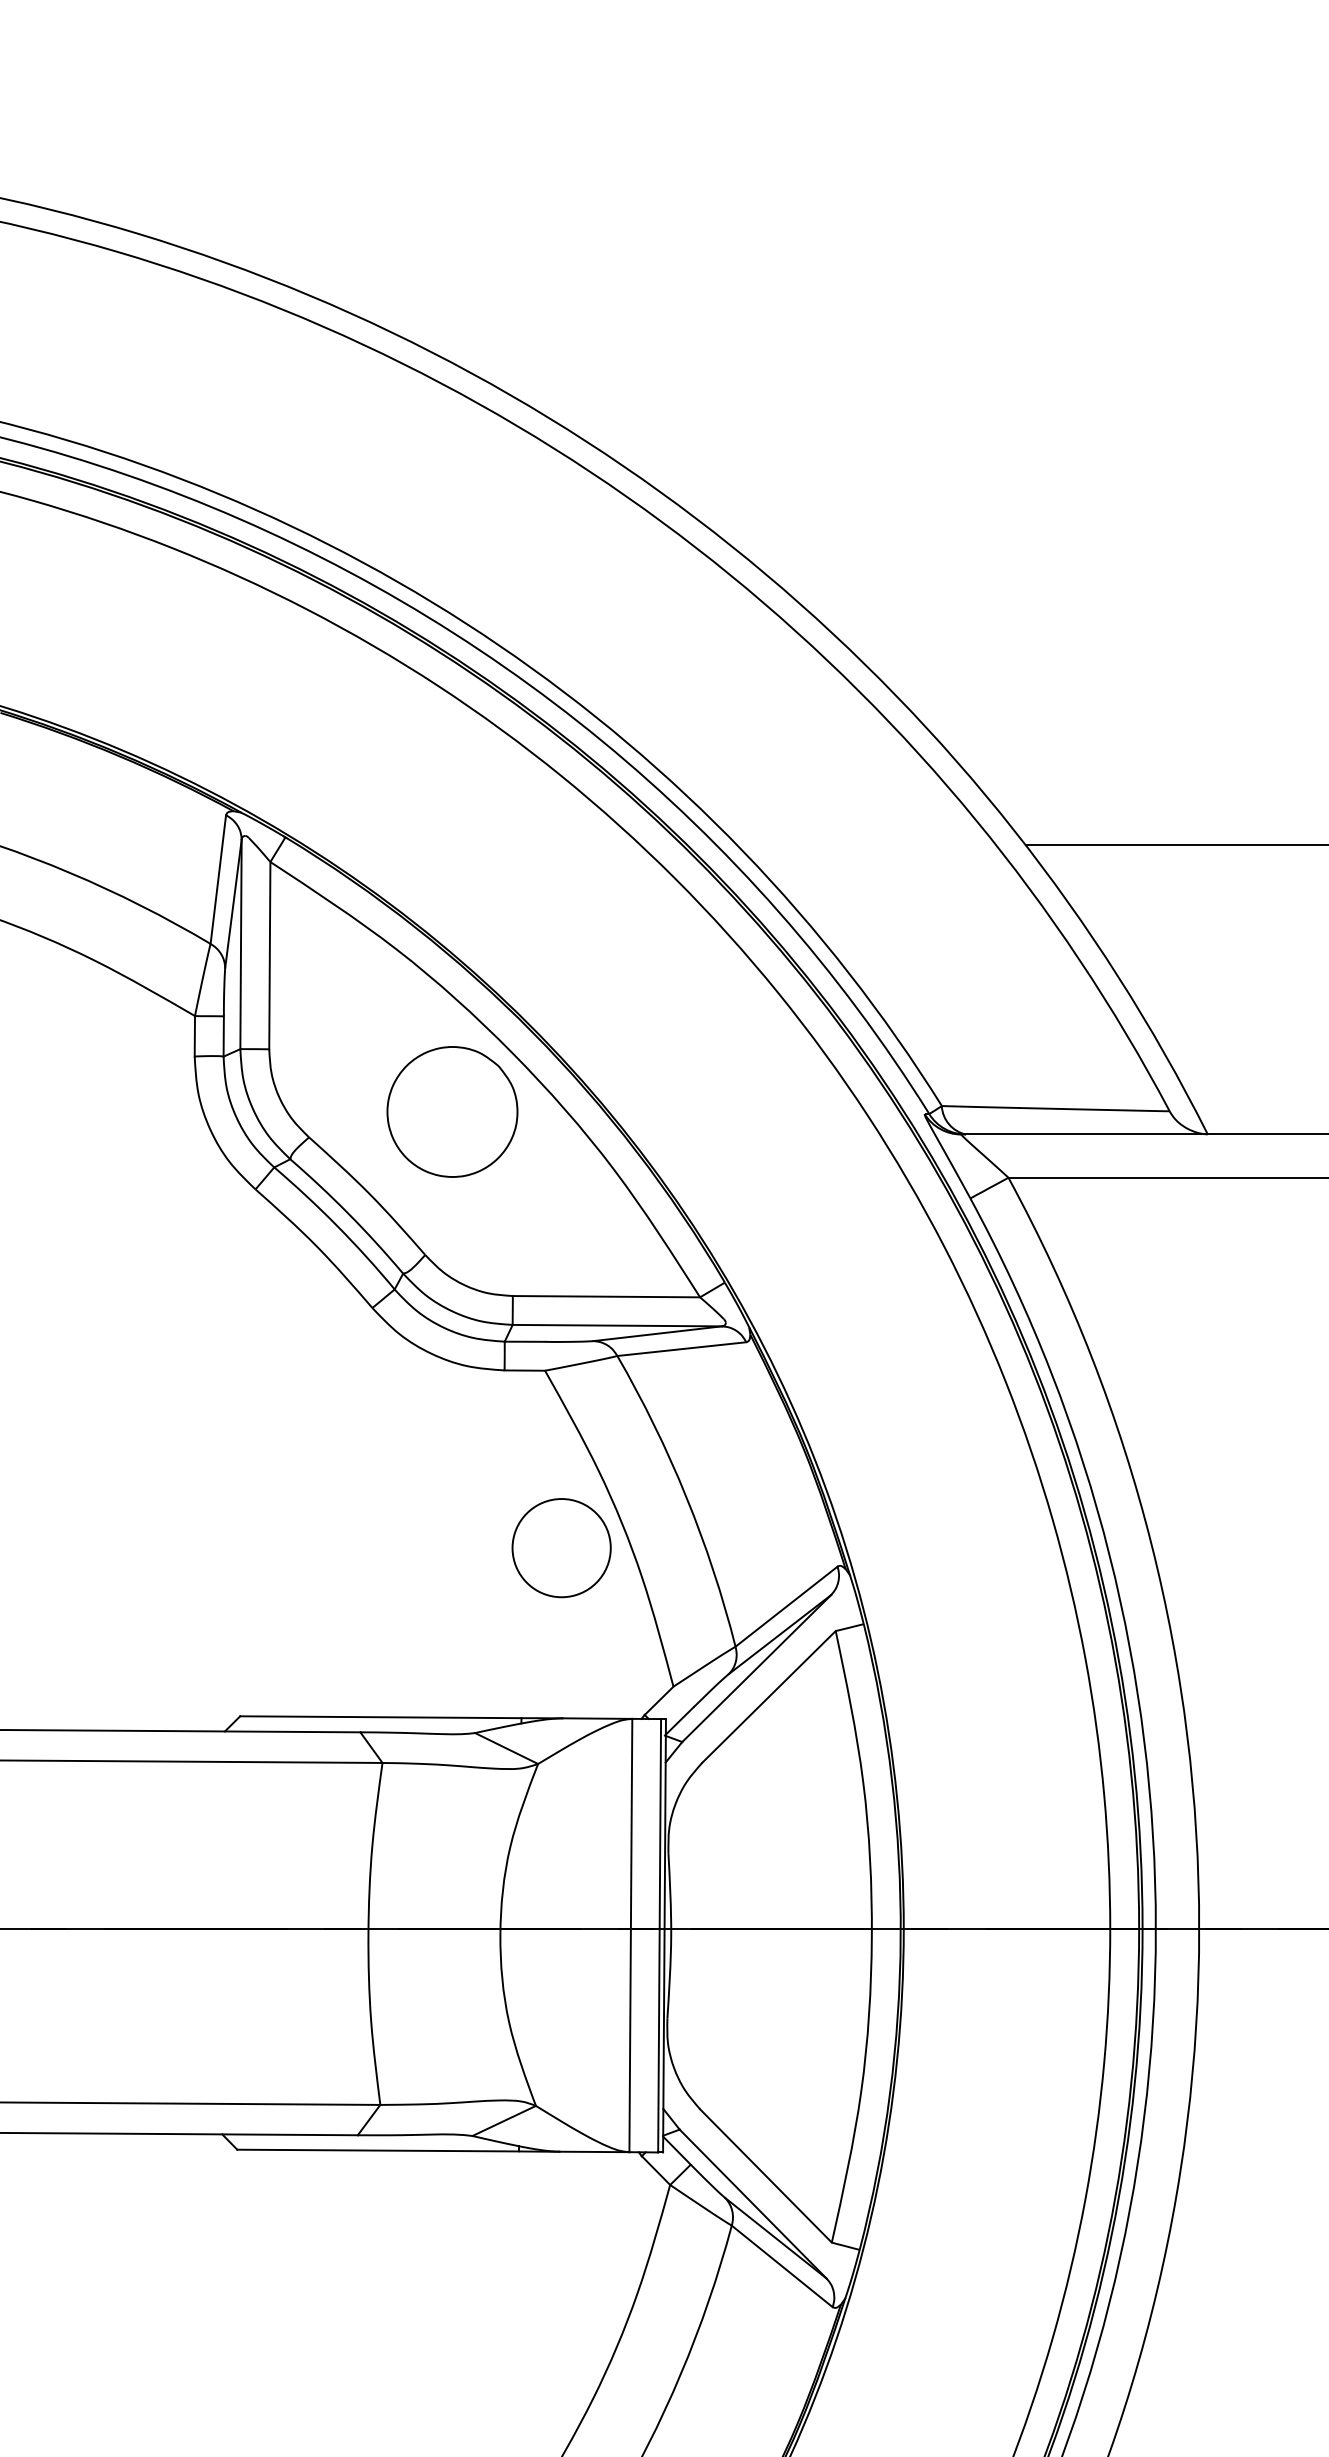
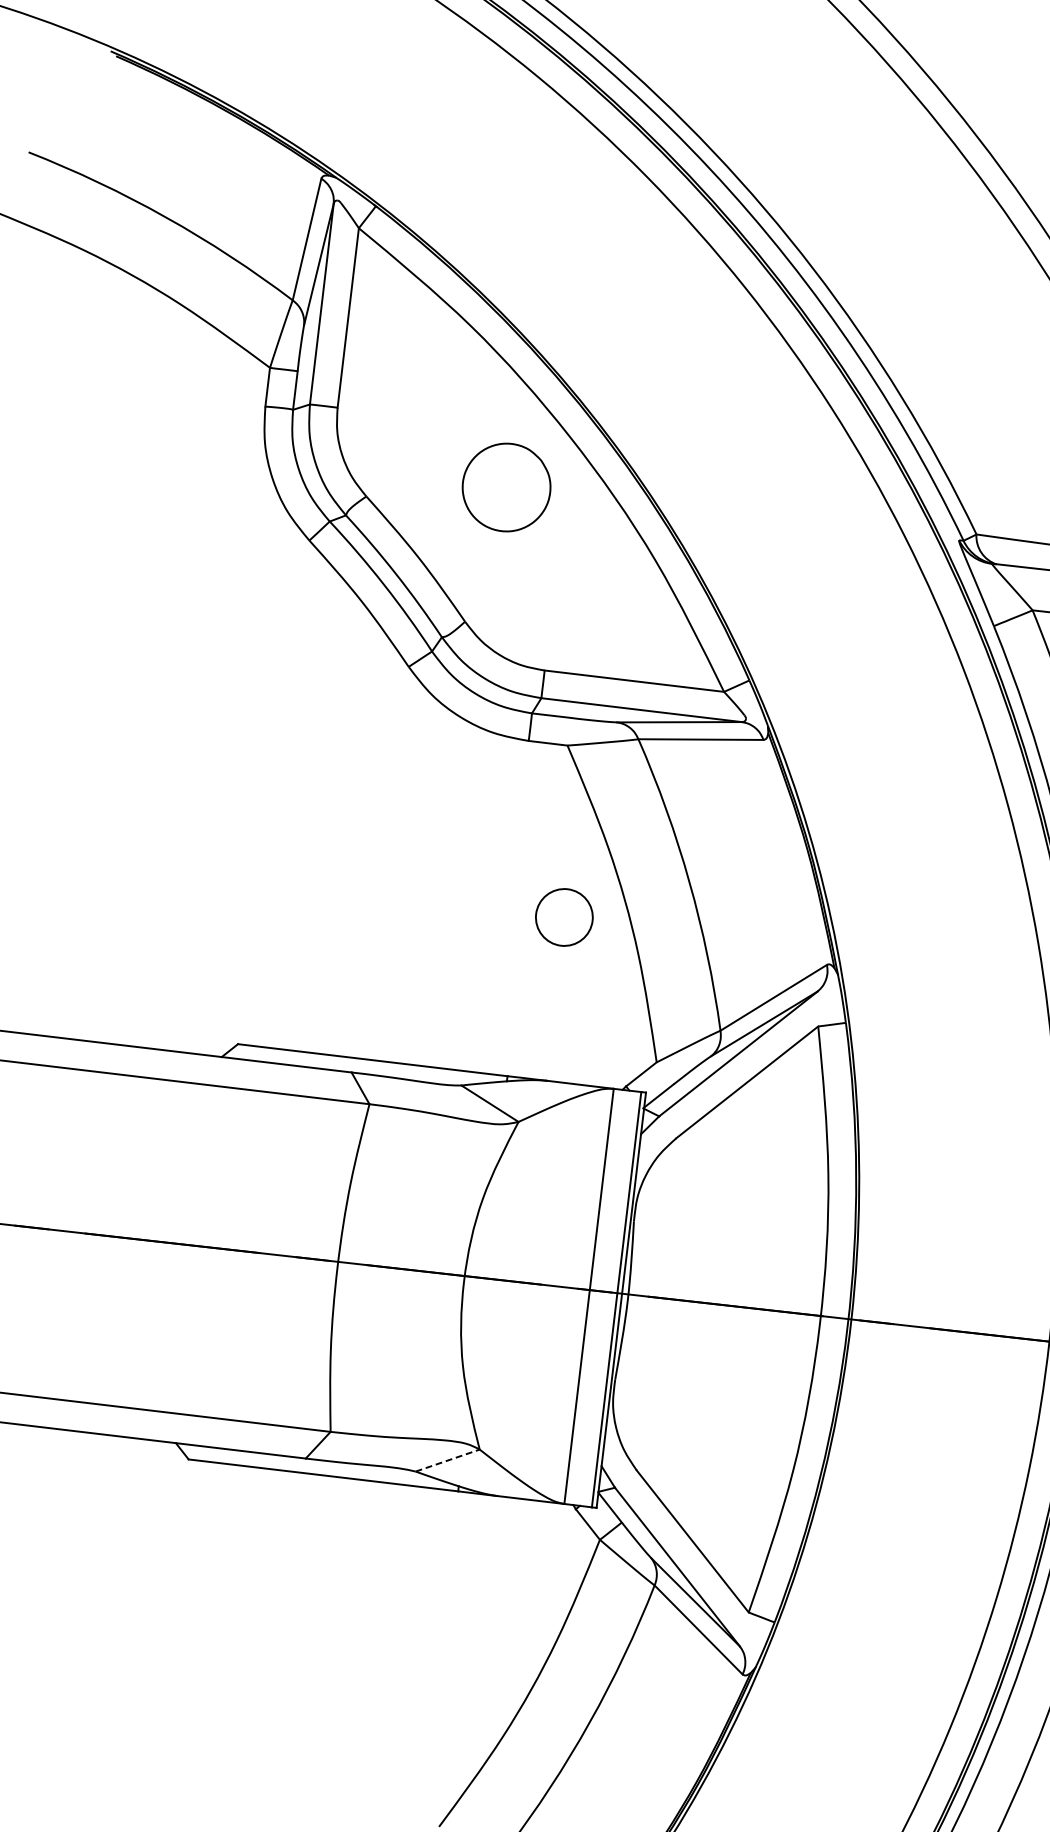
part: (452, 1111) -> (506, 487), size x0.7
circle: (561, 1548) -> (564, 917), size x0.6
line: (504, 2120) -> (447, 1460), solid -> dashed

